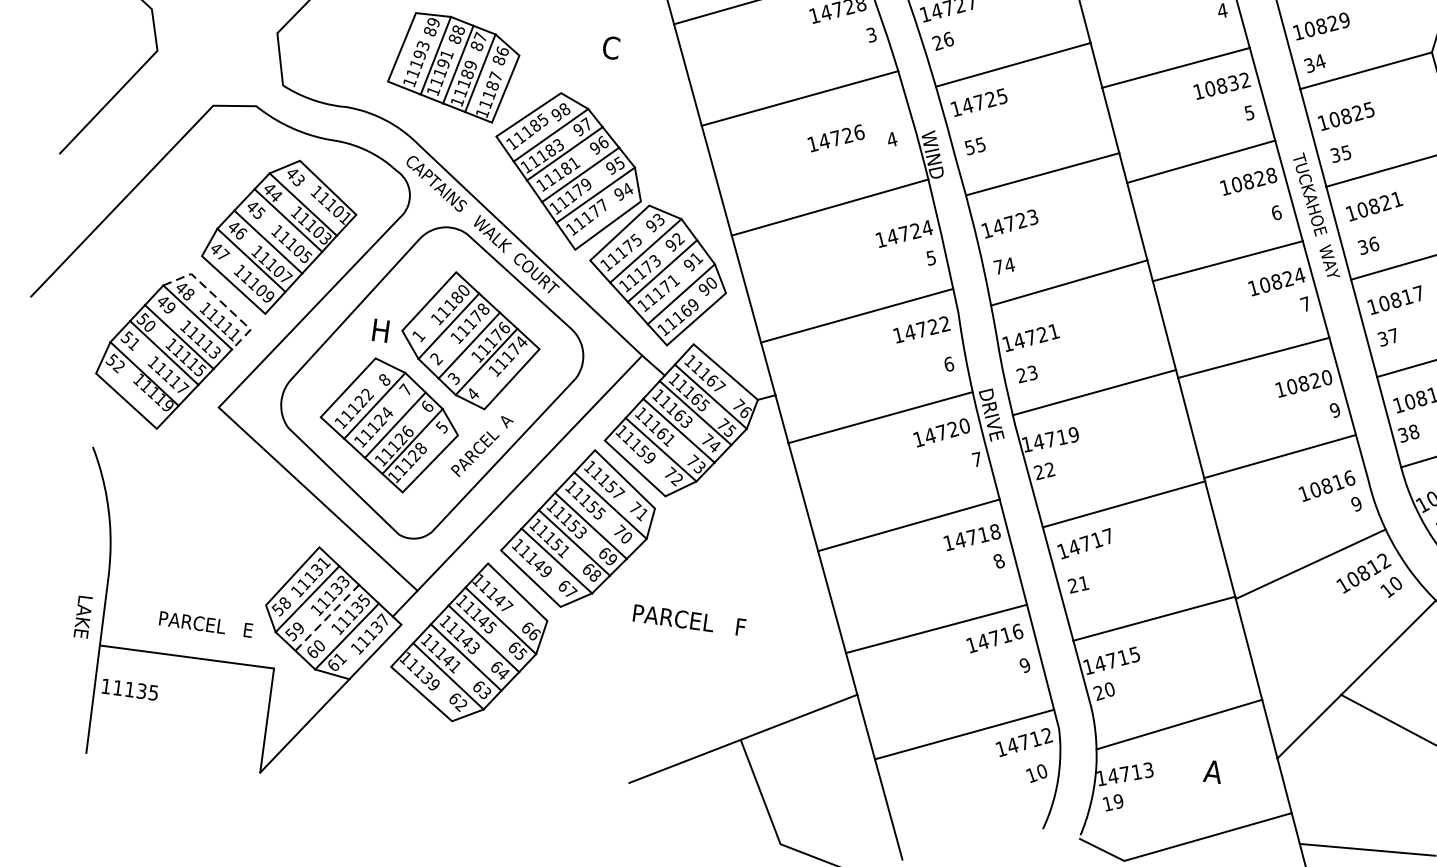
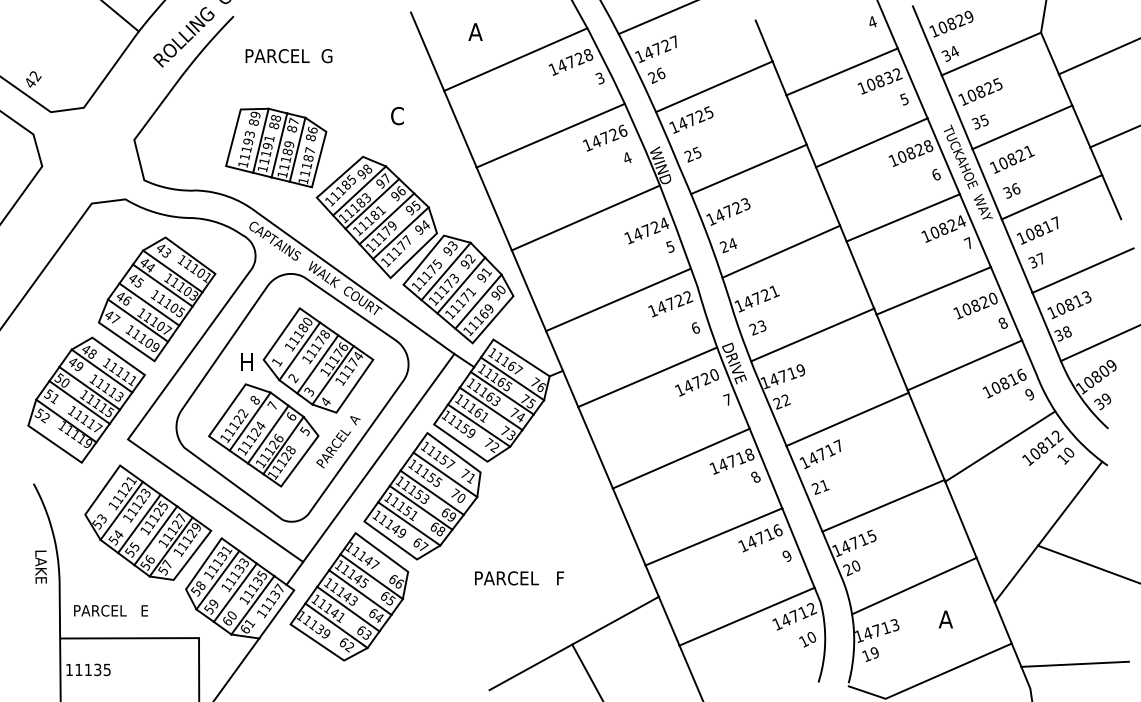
text: (836, 137) -> (605, 137), moved
text: (969, 147) -> (688, 156), 55 -> 25
text: (997, 266) -> (723, 246), 74 -> 24
line: (220, 301) -> (118, 356), dashed -> solid
text: (1334, 410) -> (1002, 323), 9 -> 8
part: (230, 515) -> (148, 522), added
text: (82, 616) -> (40, 566), moved
line: (327, 617) -> (235, 592), dashed -> solid
text: (689, 620) -> (519, 578), moved
text: (205, 624) -> (110, 610), moved

